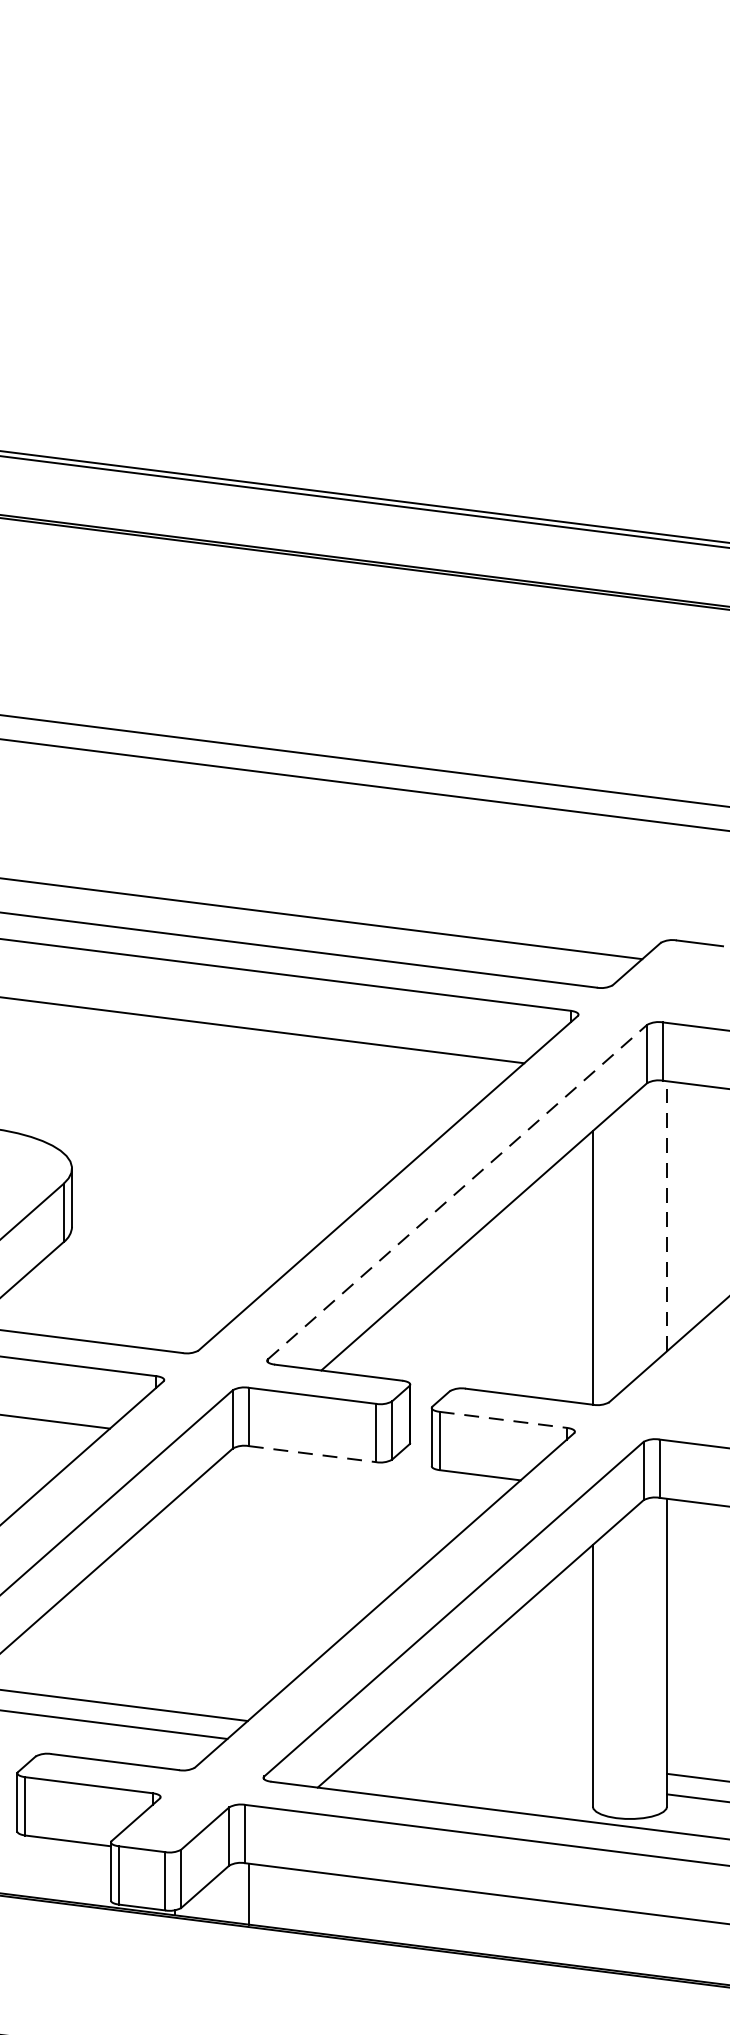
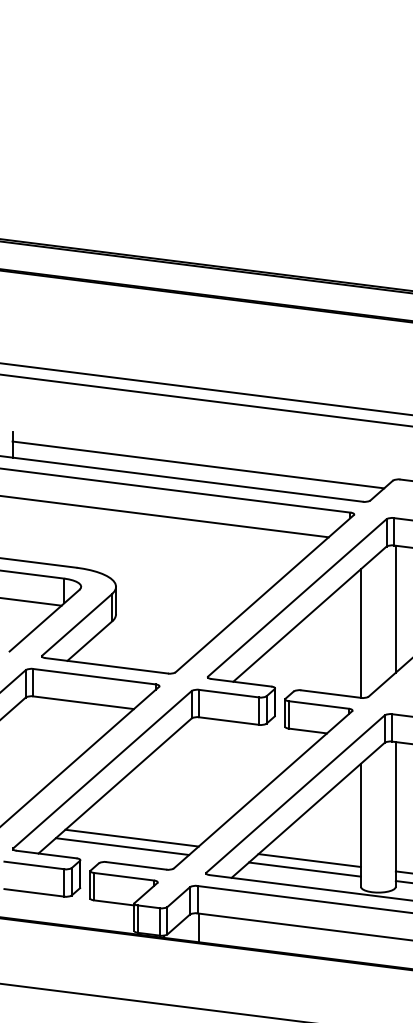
line: (457, 1191) -> (297, 597), dashed -> solid
line: (666, 1214) -> (395, 608), dashed -> solid
line: (504, 1420) -> (319, 705), dashed -> solid
line: (313, 1455) -> (229, 721), dashed -> solid
line: (483, 1750) -> (309, 860), added
line: (472, 1769) -> (304, 869), added

